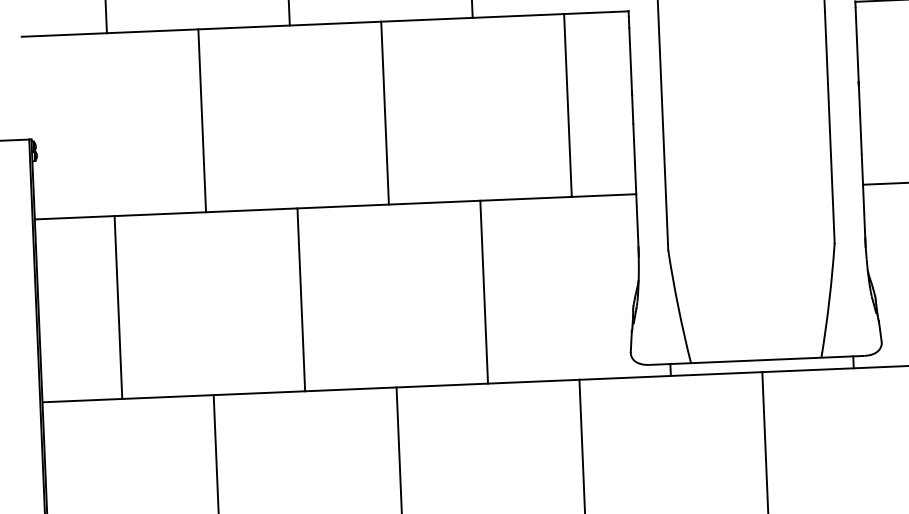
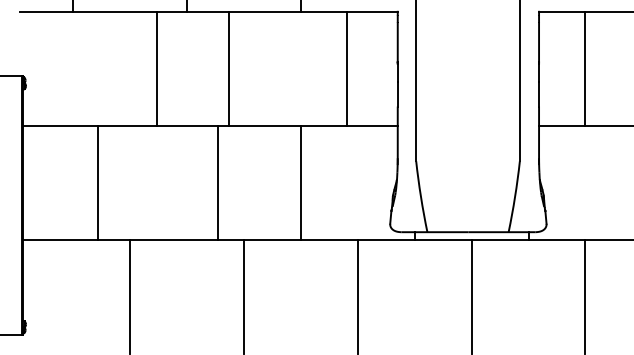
line: (567, 105) -> (346, 68), moved
line: (384, 112) -> (228, 68), moved
line: (201, 120) -> (156, 68), moved
line: (301, 299) -> (217, 182), moved
line: (118, 307) -> (97, 182), moved

